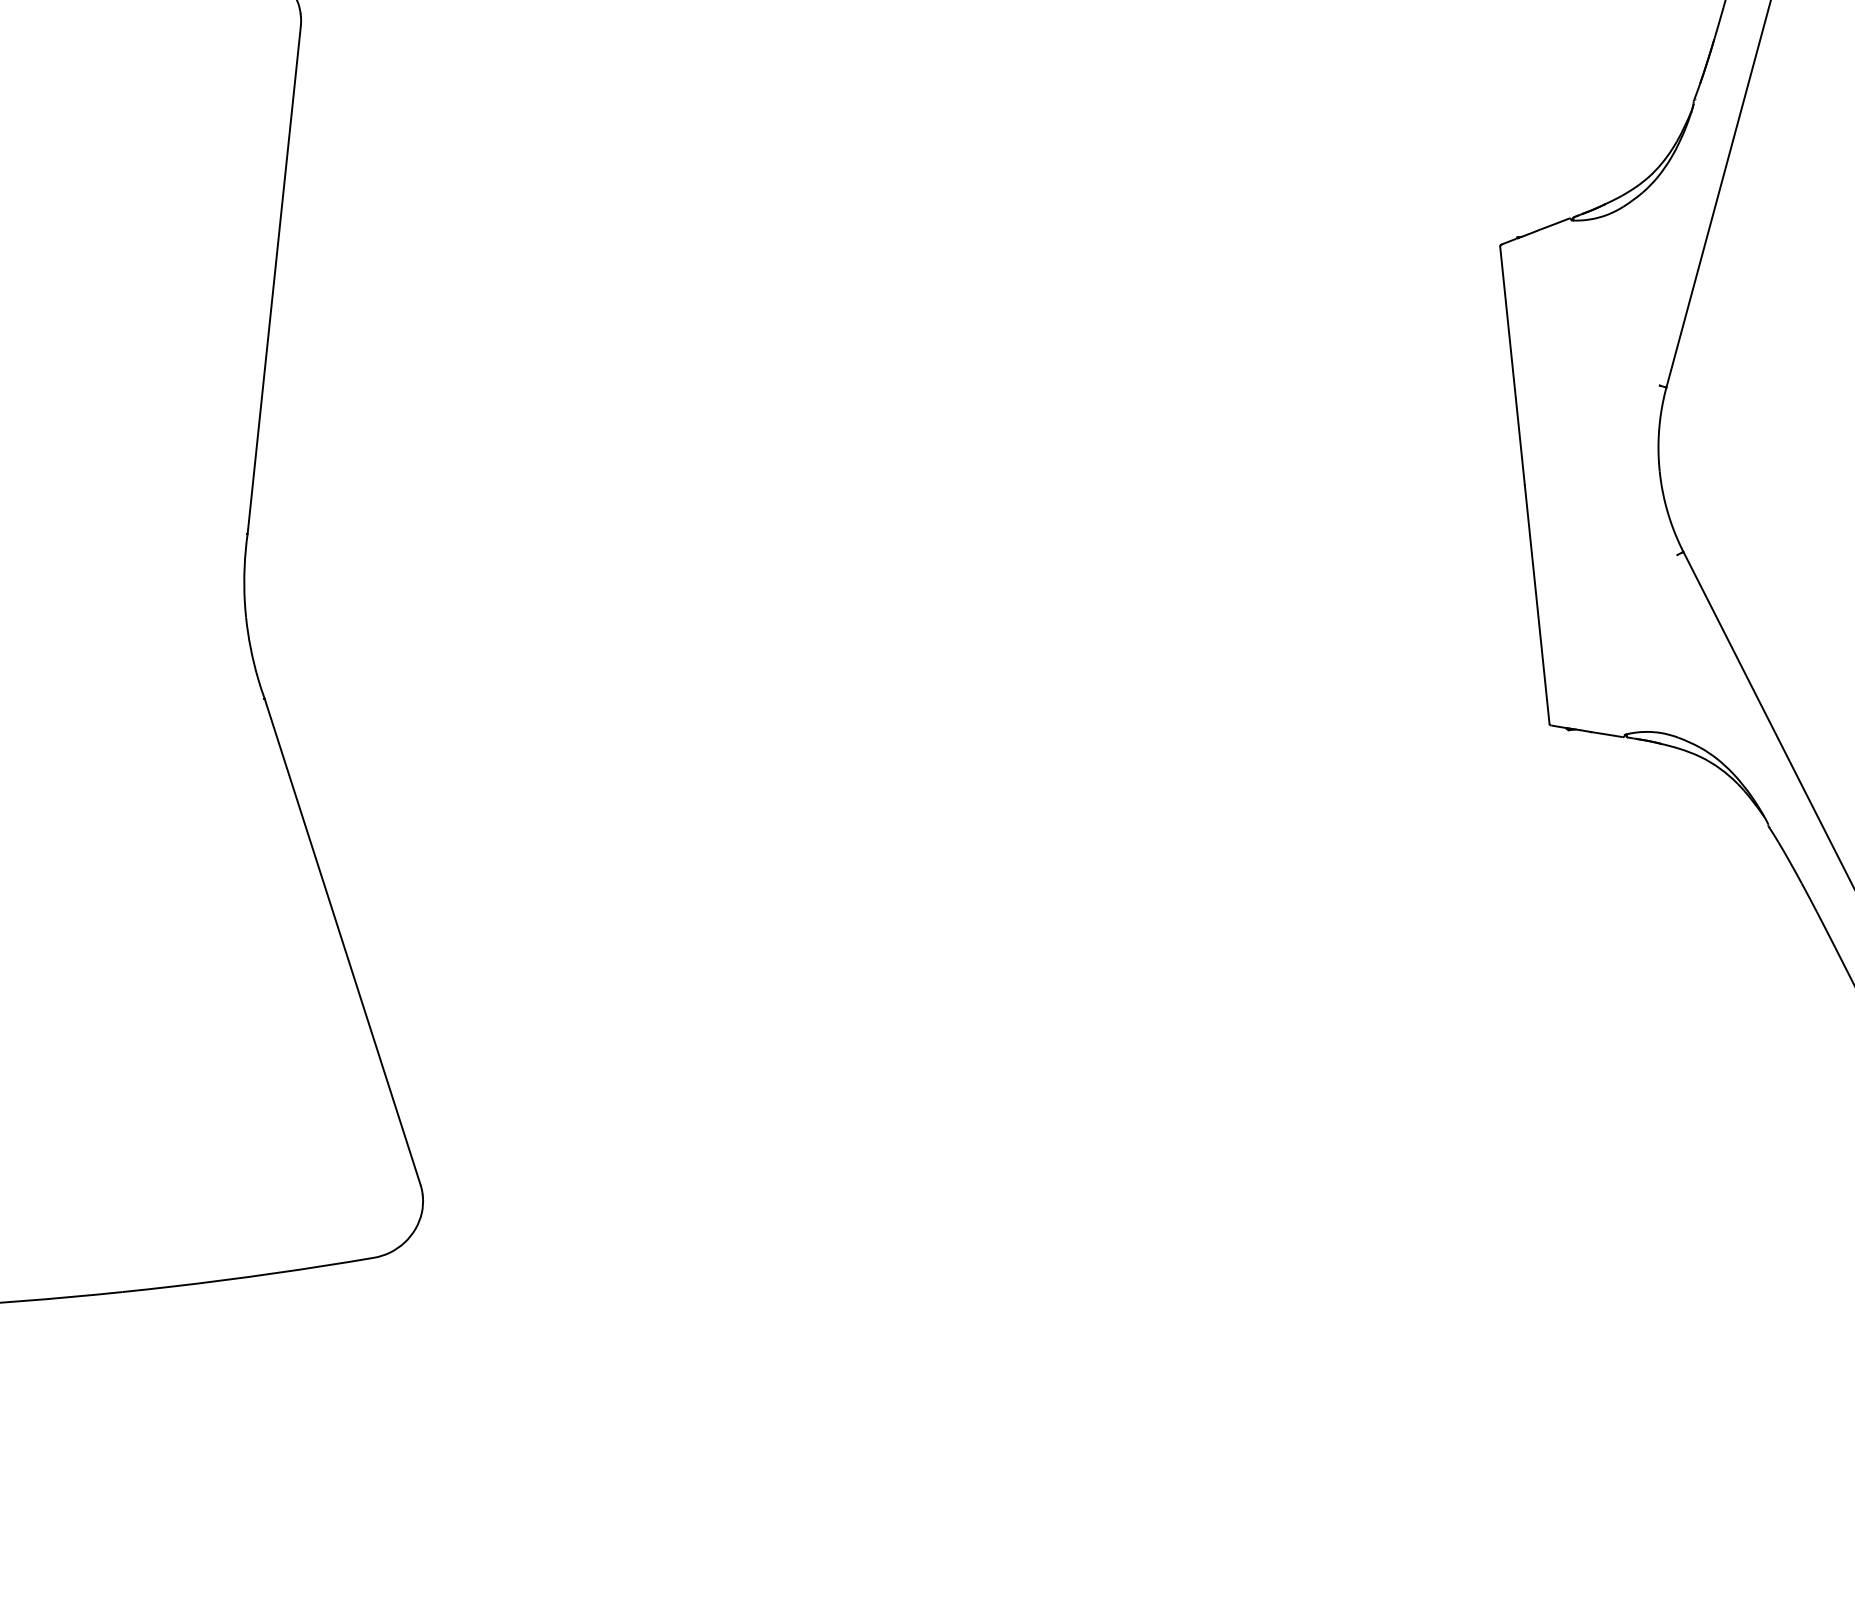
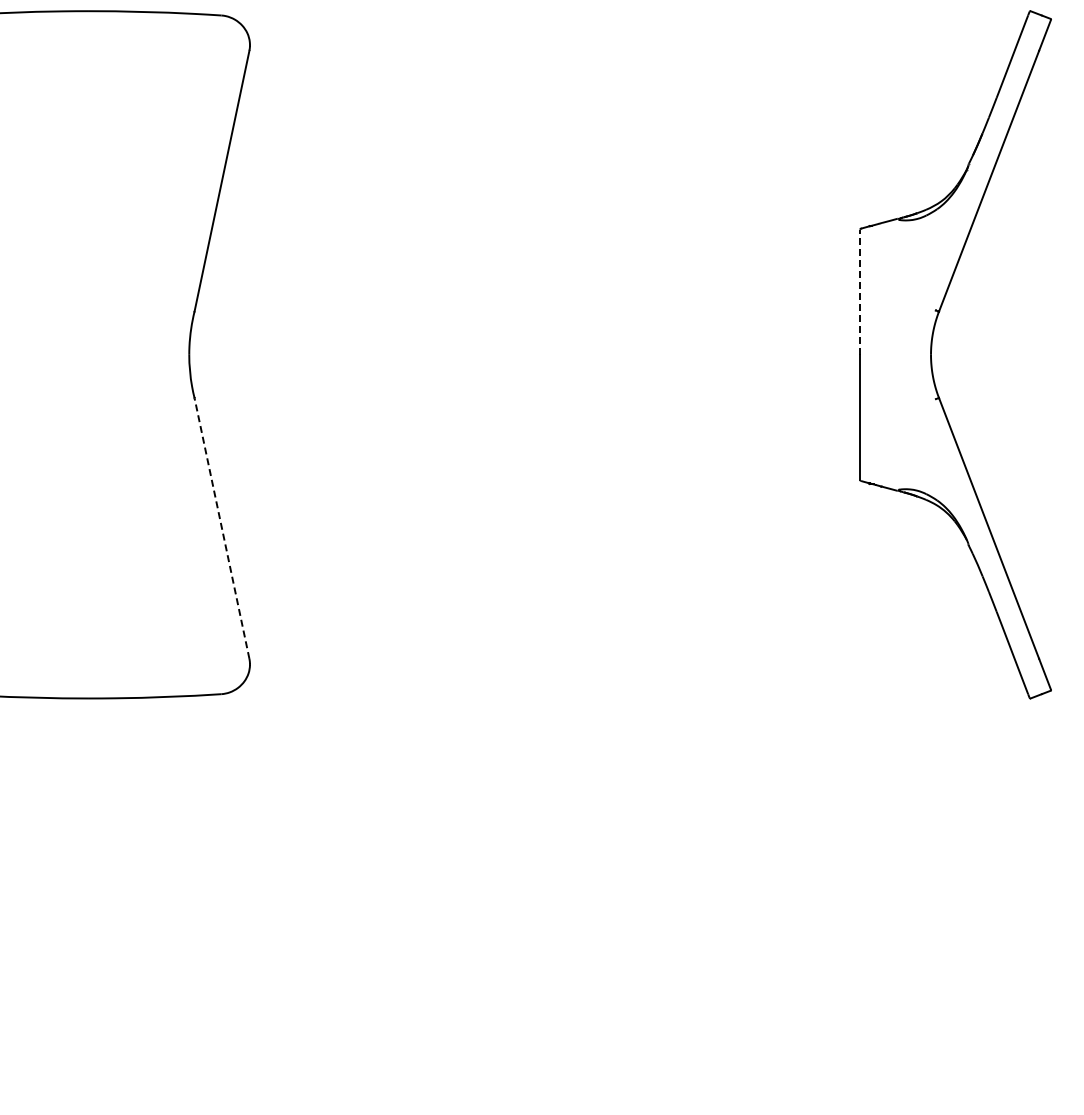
line: (1513, 366) -> (860, 292), solid -> dashed
line: (341, 941) -> (221, 528), solid -> dashed

